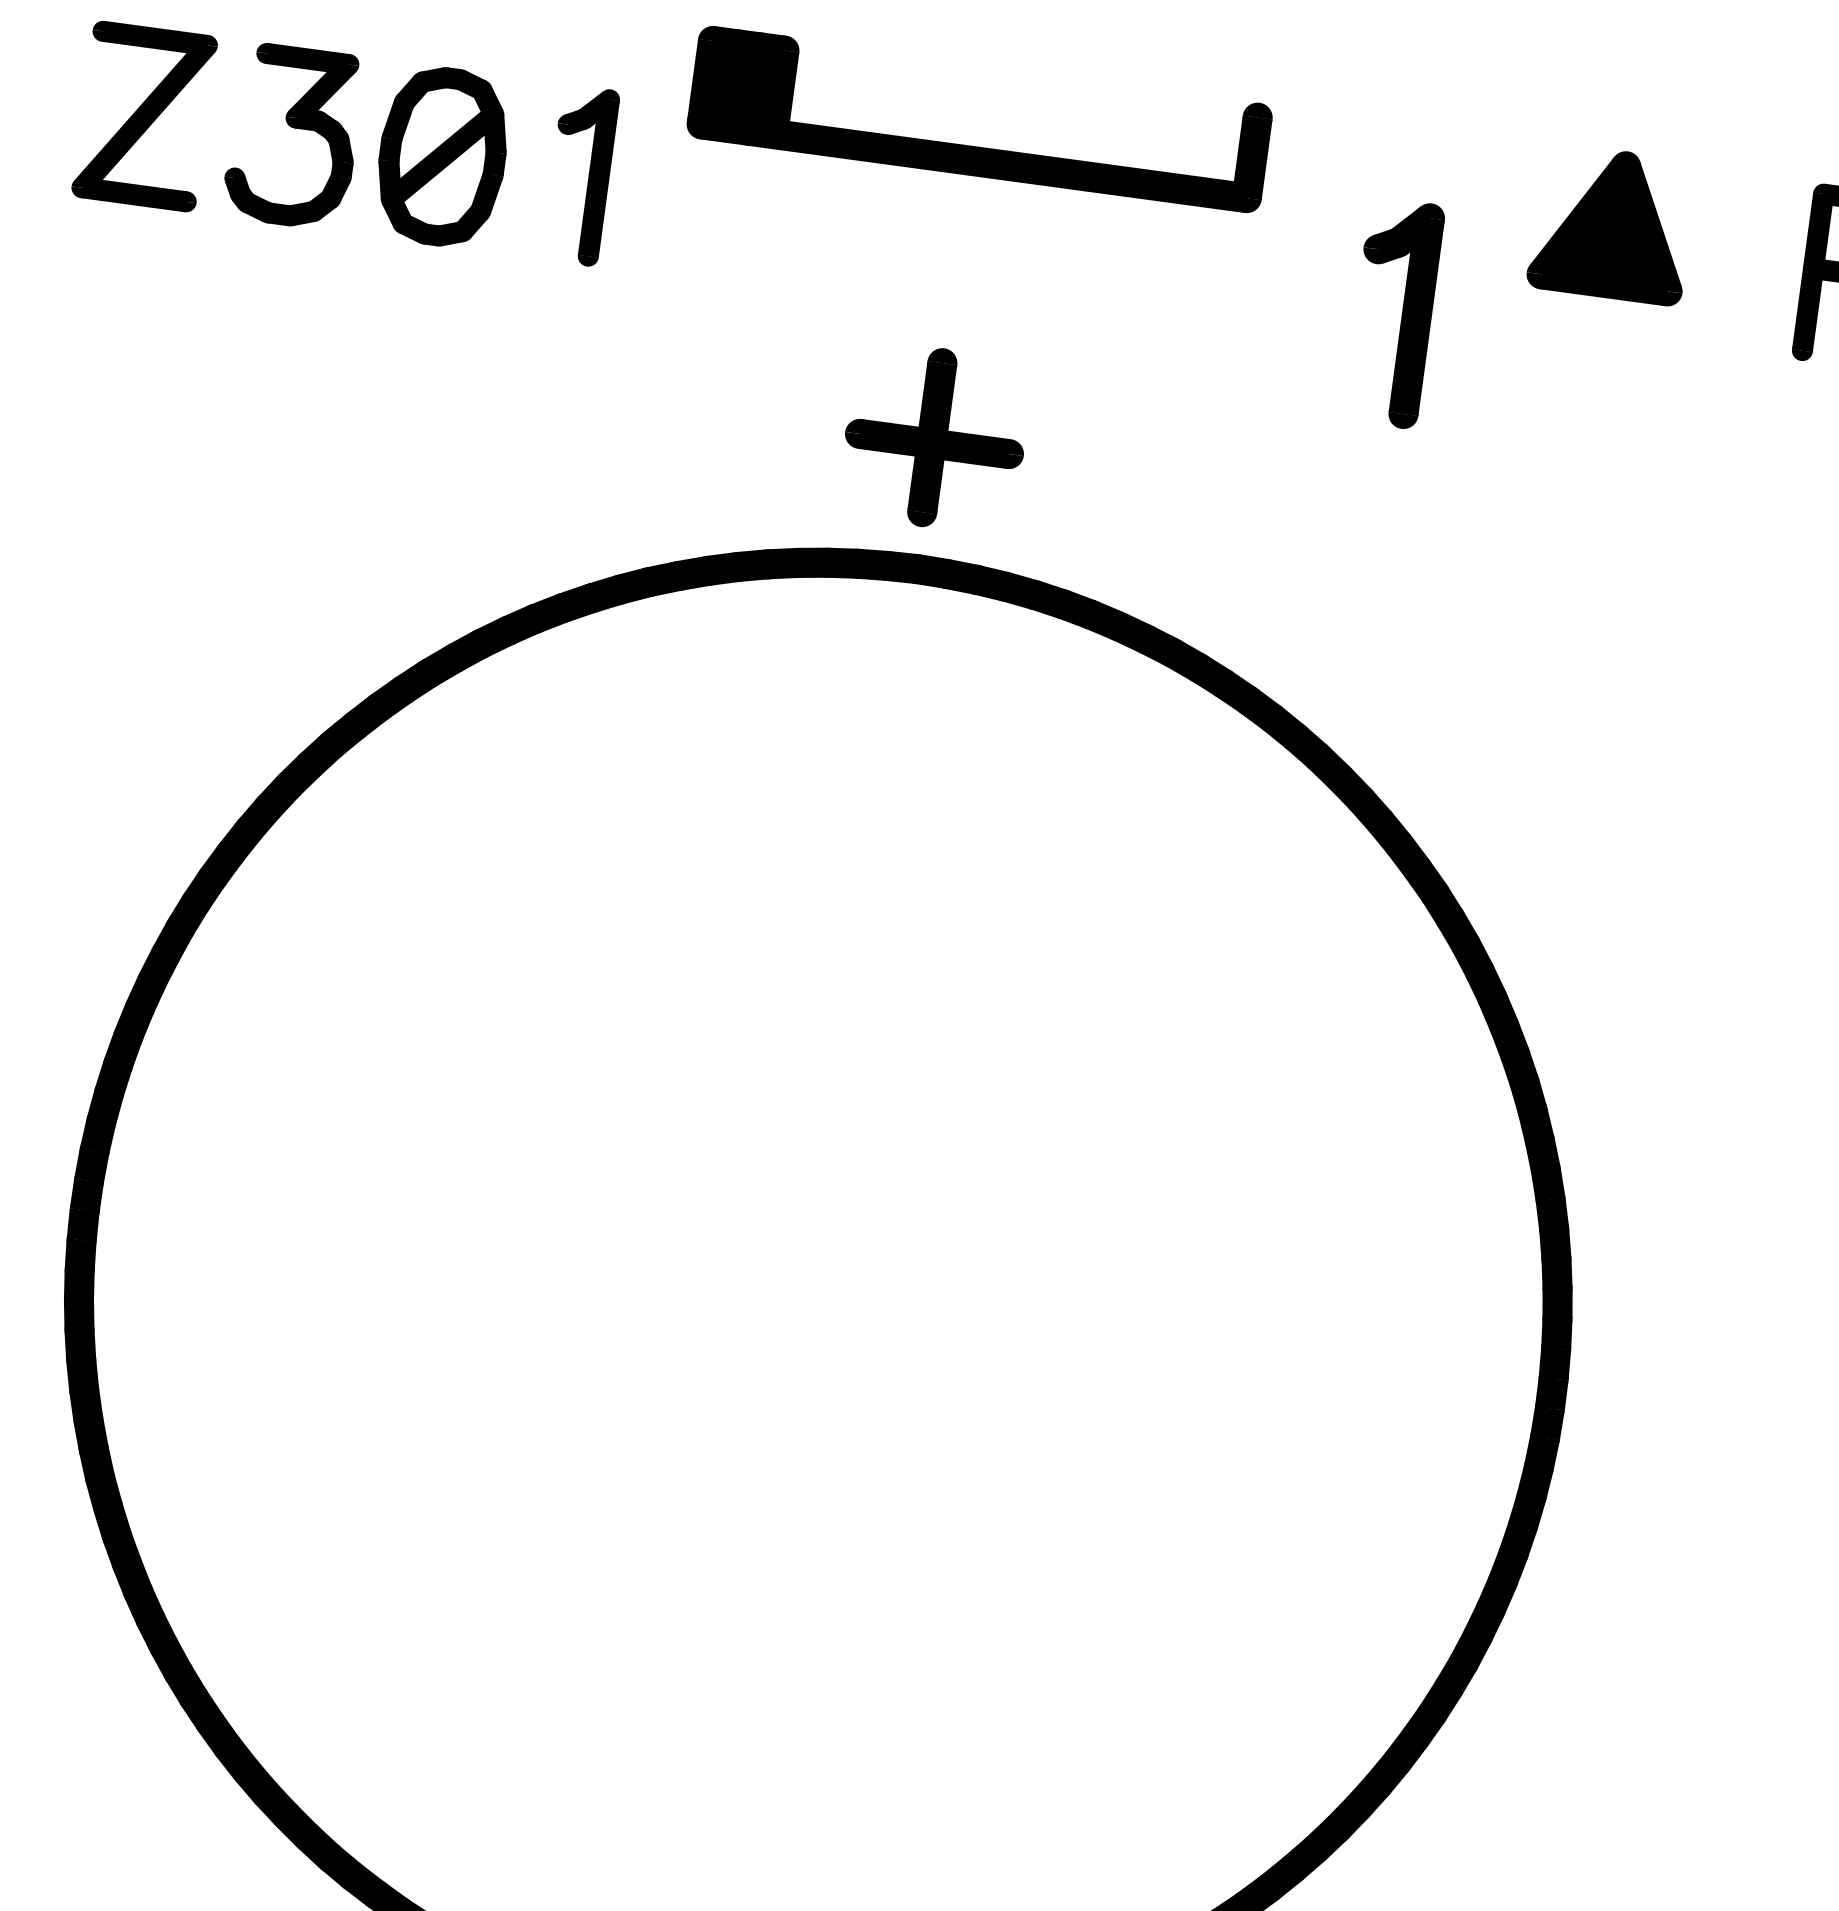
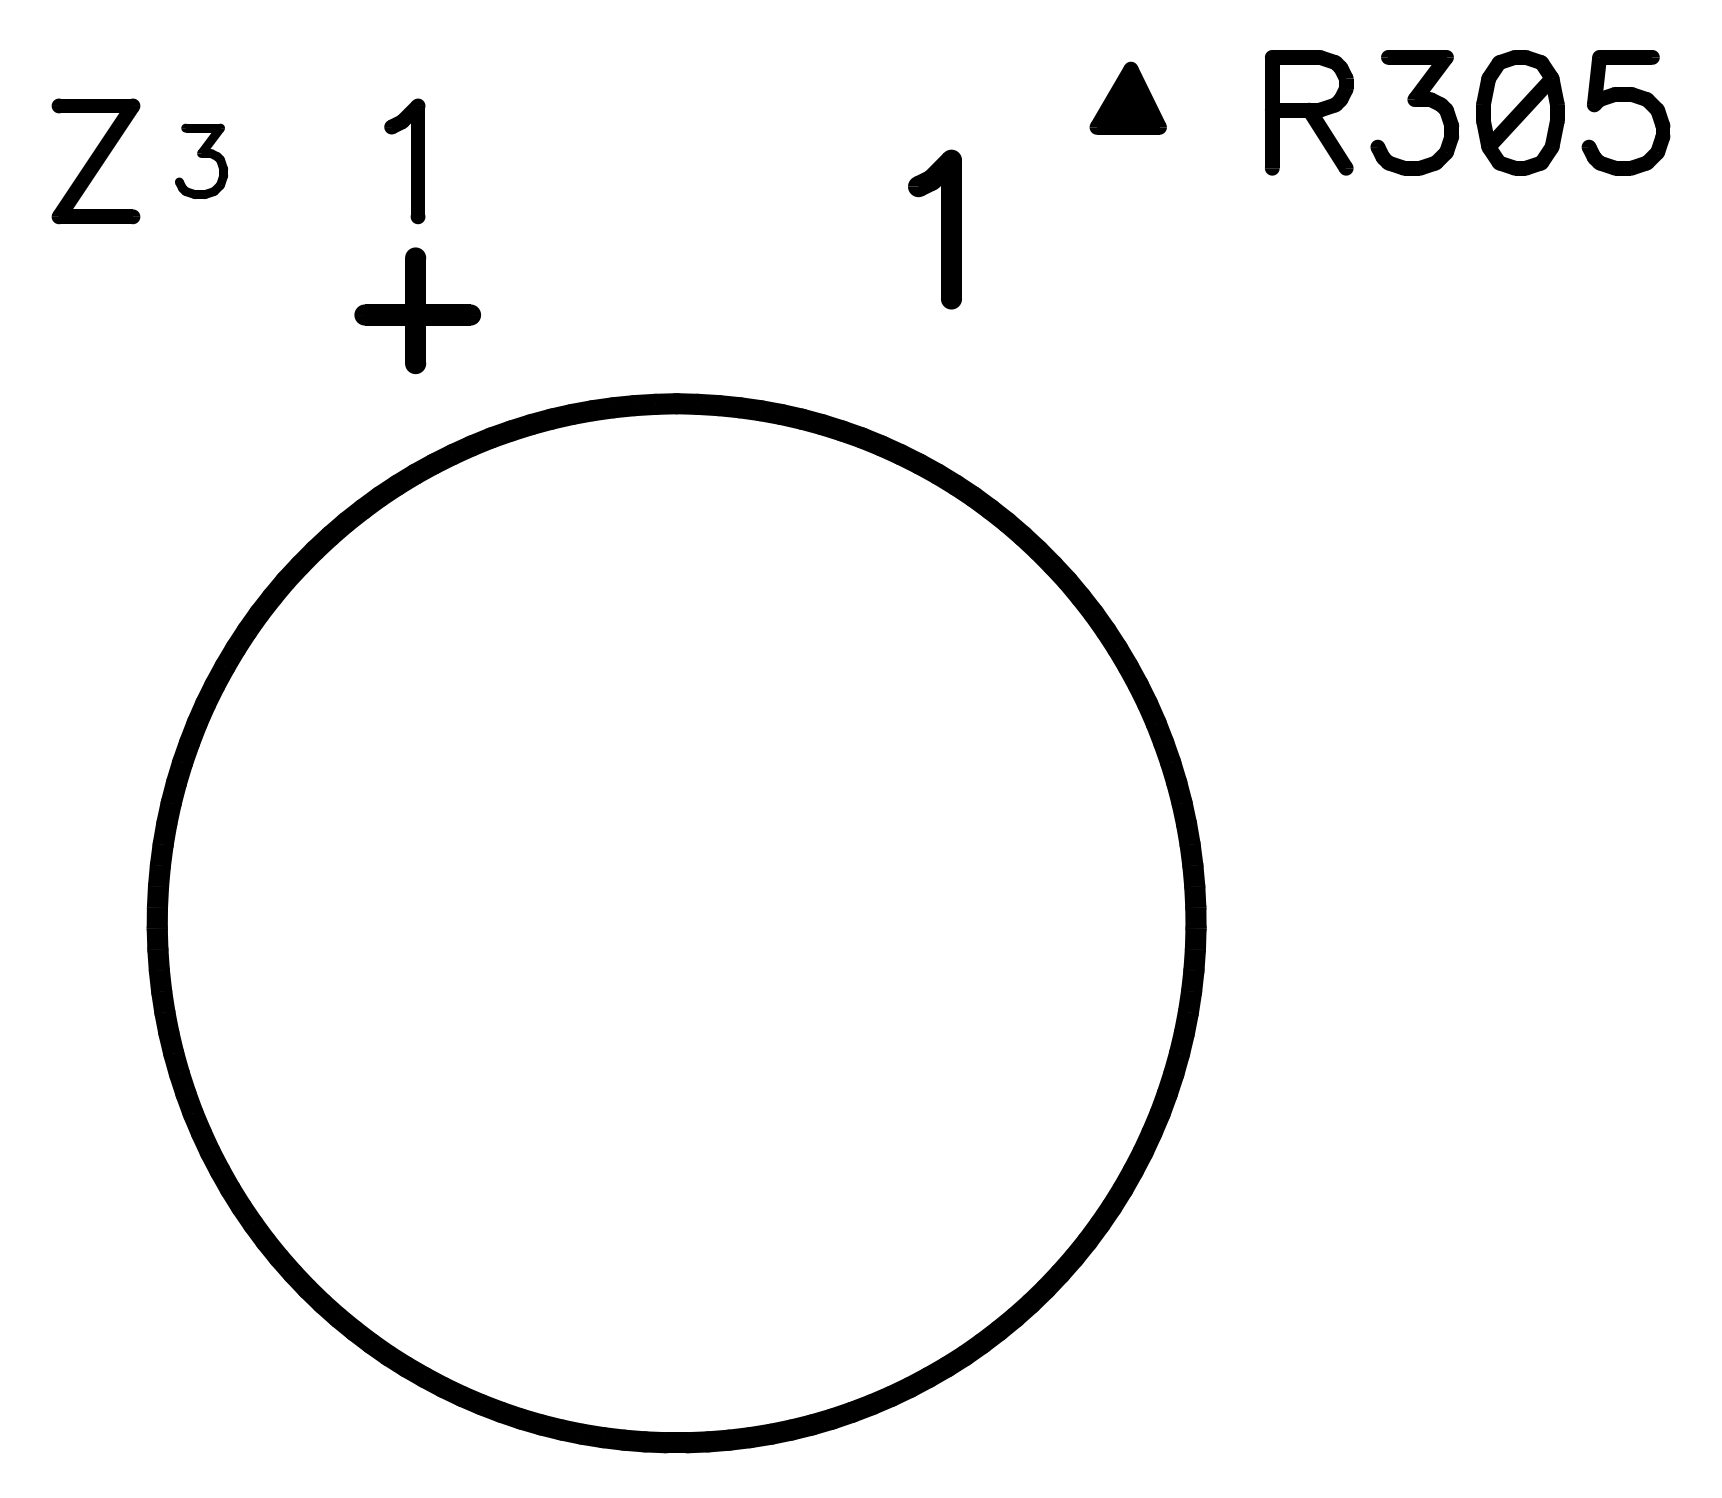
part: (293, 136) -> (201, 161), size x0.6
part: (975, 147) -> (677, 104), removed
part: (441, 156) -> (306, 161), removed
part: (1612, 224) -> (1128, 98), size x0.7
part: (1402, 314) -> (941, 229), moved
part: (935, 437) -> (417, 310), moved

